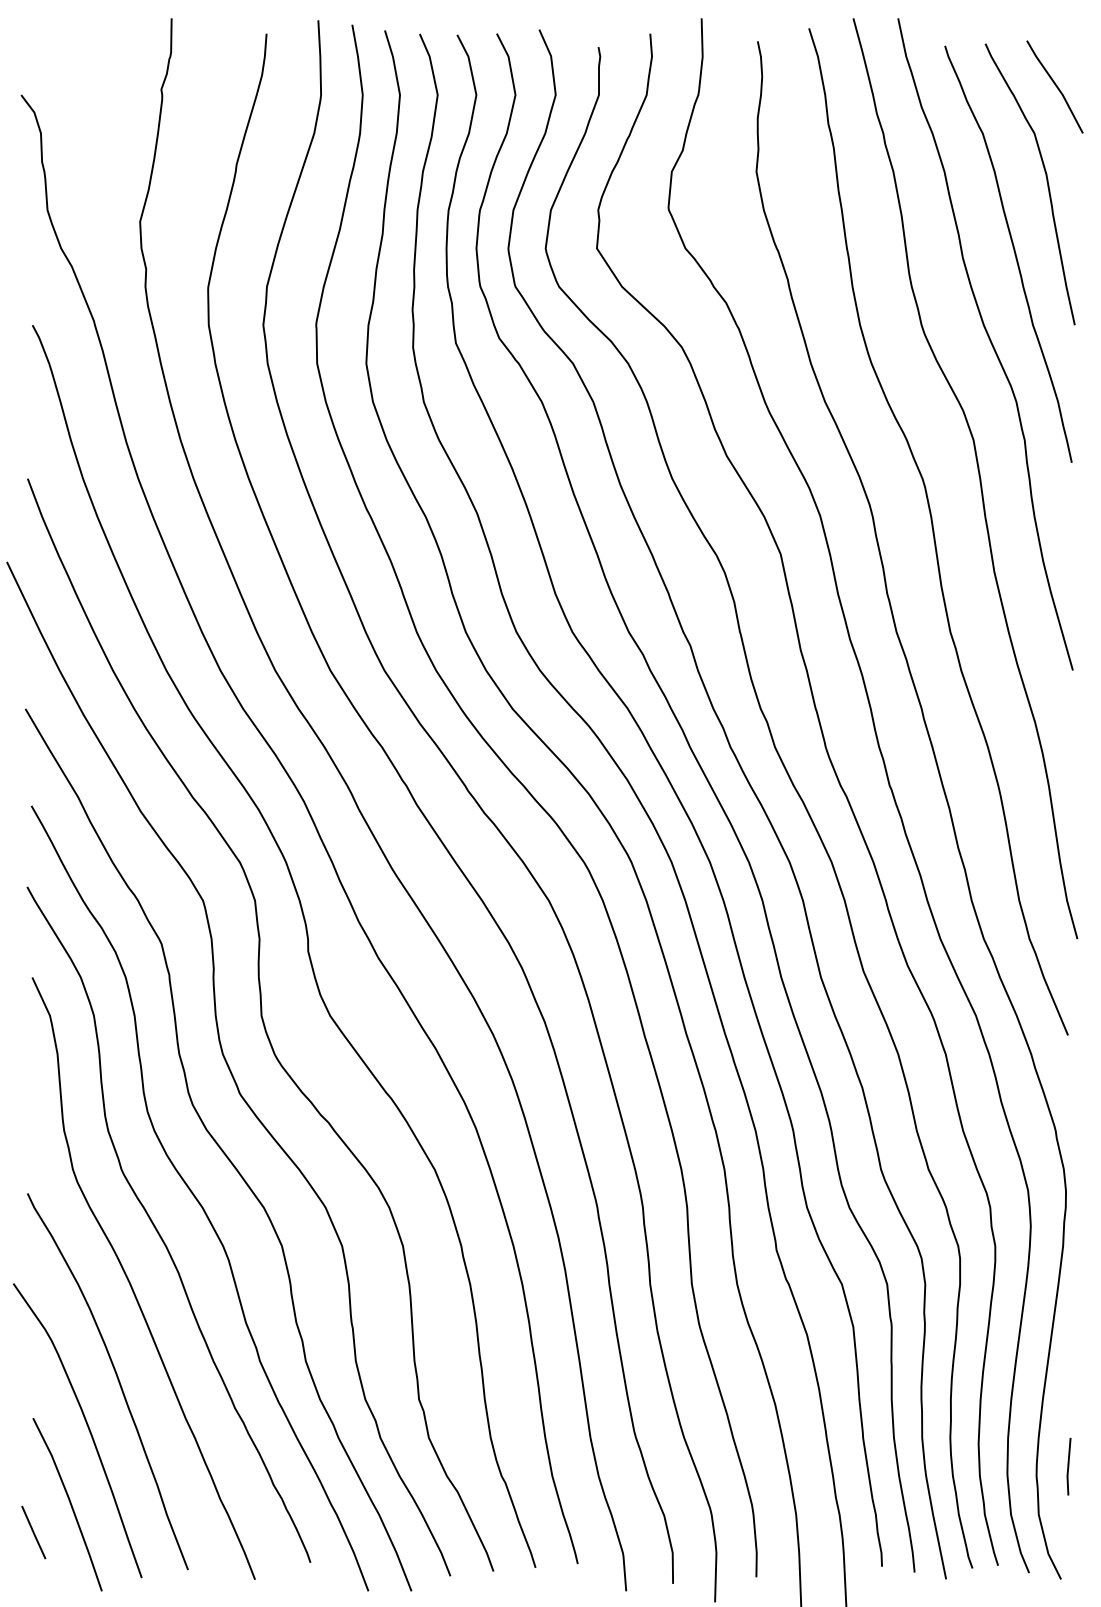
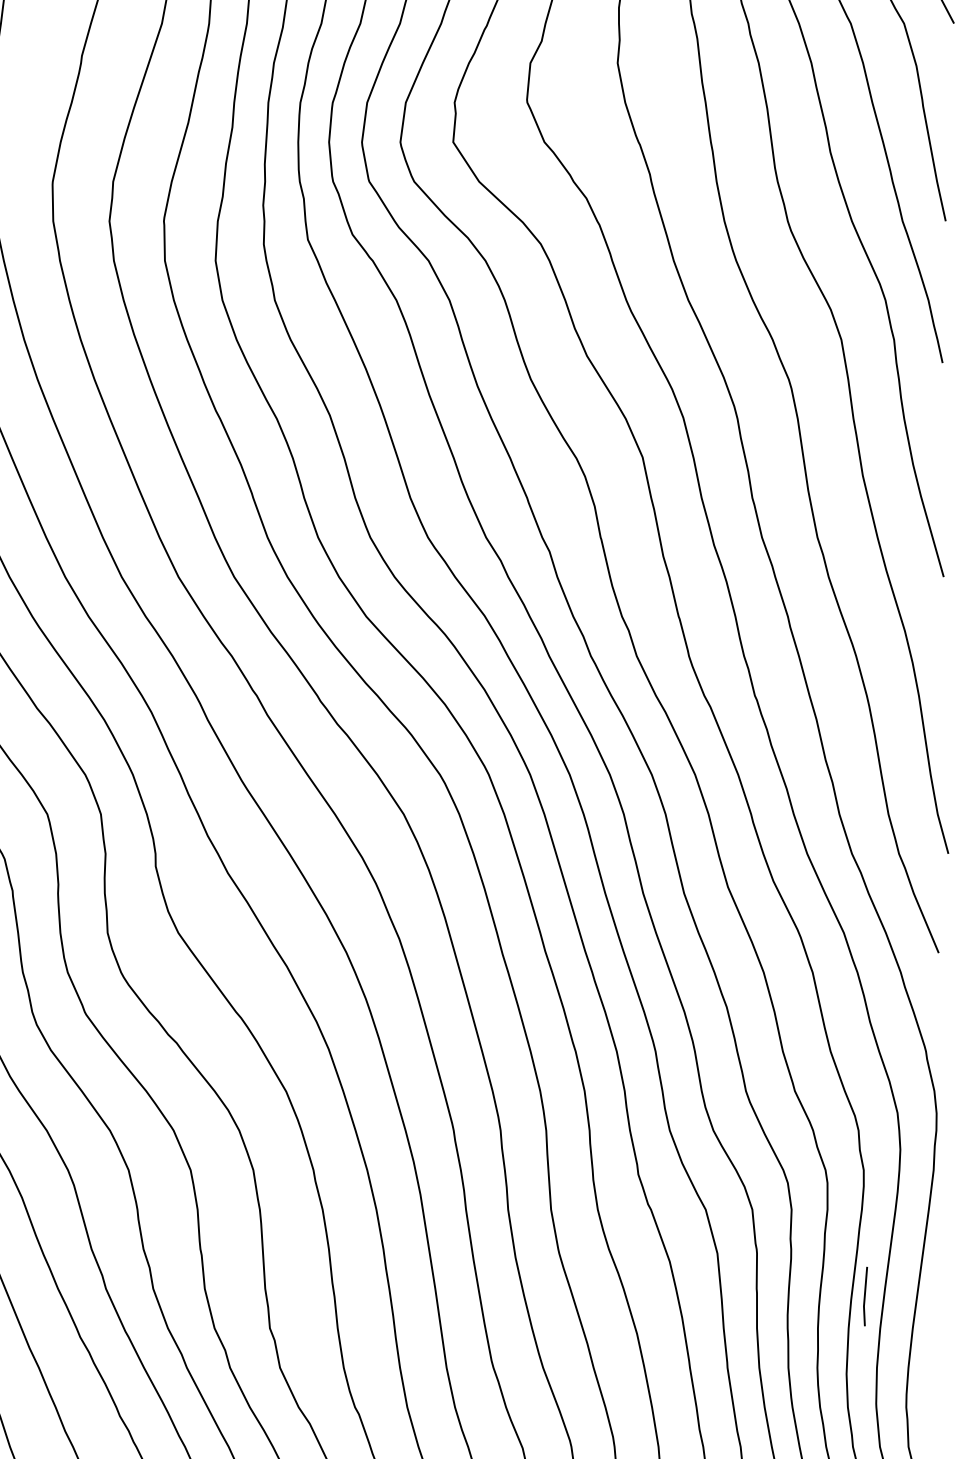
line: (1068, 1466) -> (865, 1296), moved

